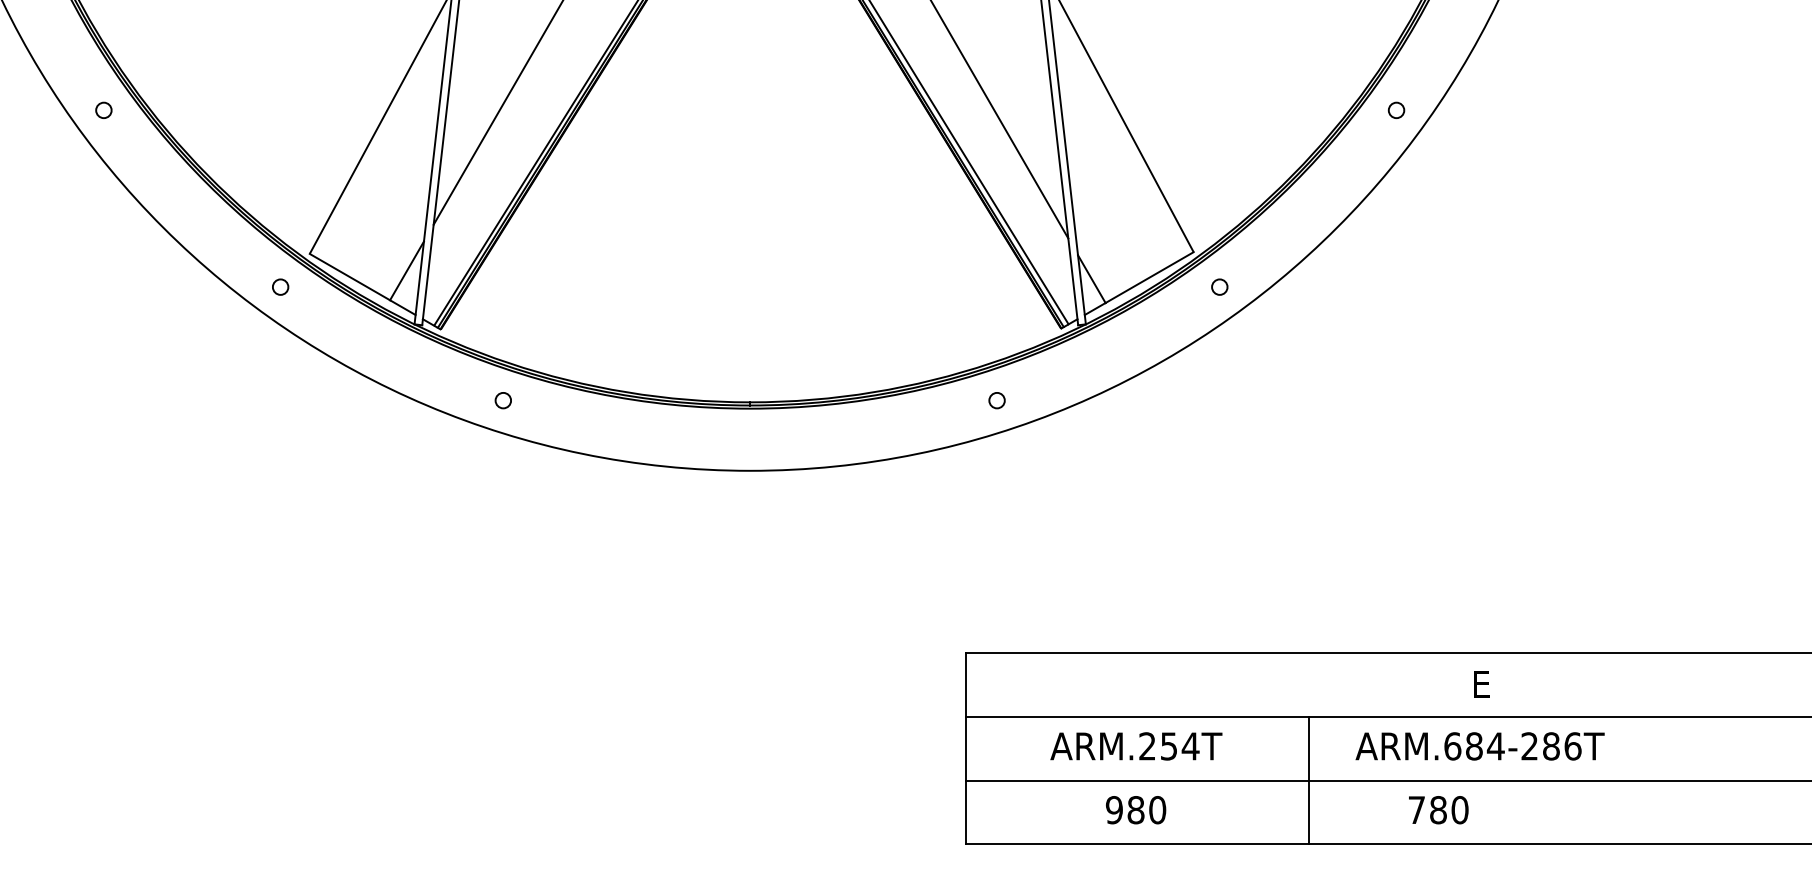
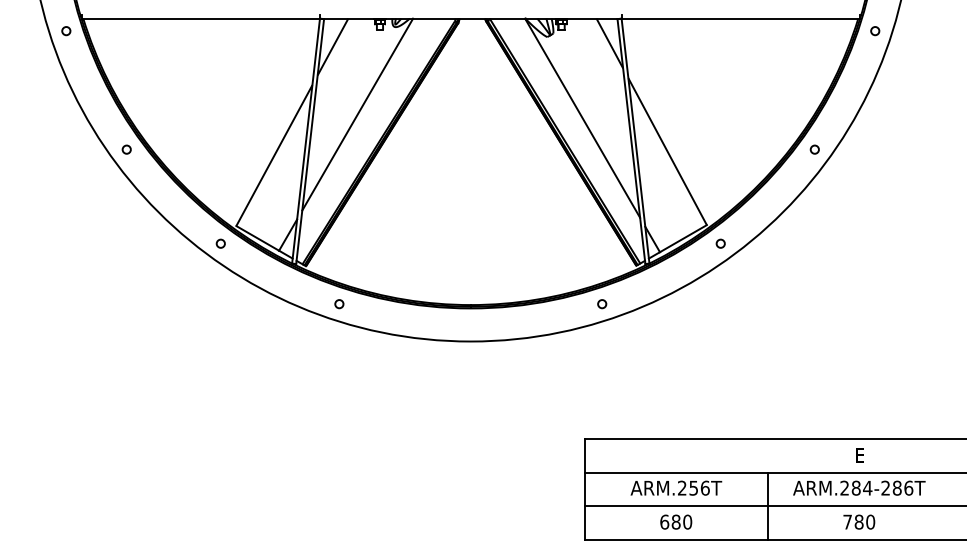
text: (1189, 745) -> (704, 487), ARM.254T -> ARM.256T
text: (1452, 745) -> (844, 487), ARM.684-286T -> ARM.284-286T
text: (1114, 808) -> (664, 521), 980 -> 680
text: (1439, 808) -> (859, 521), moved

